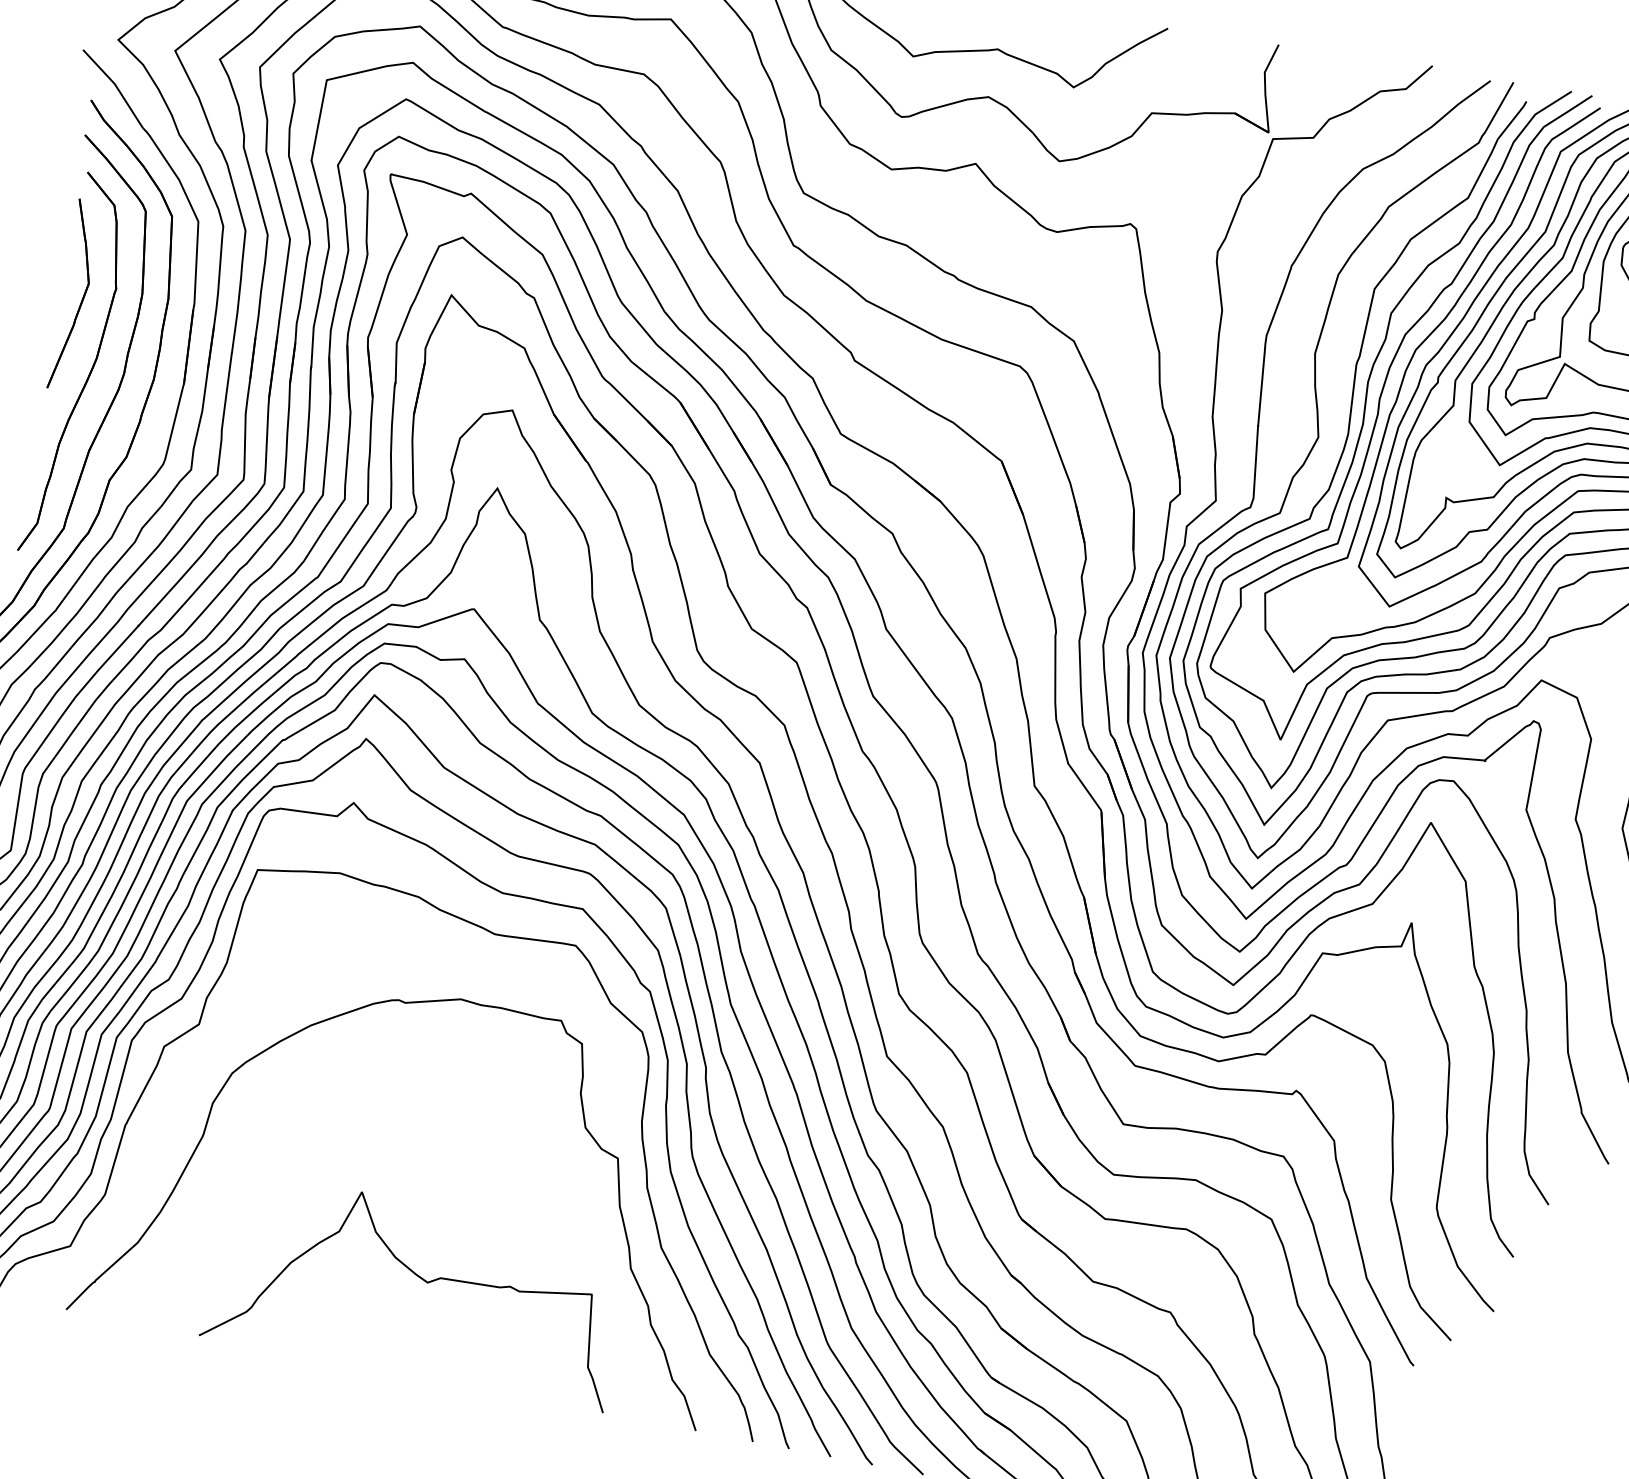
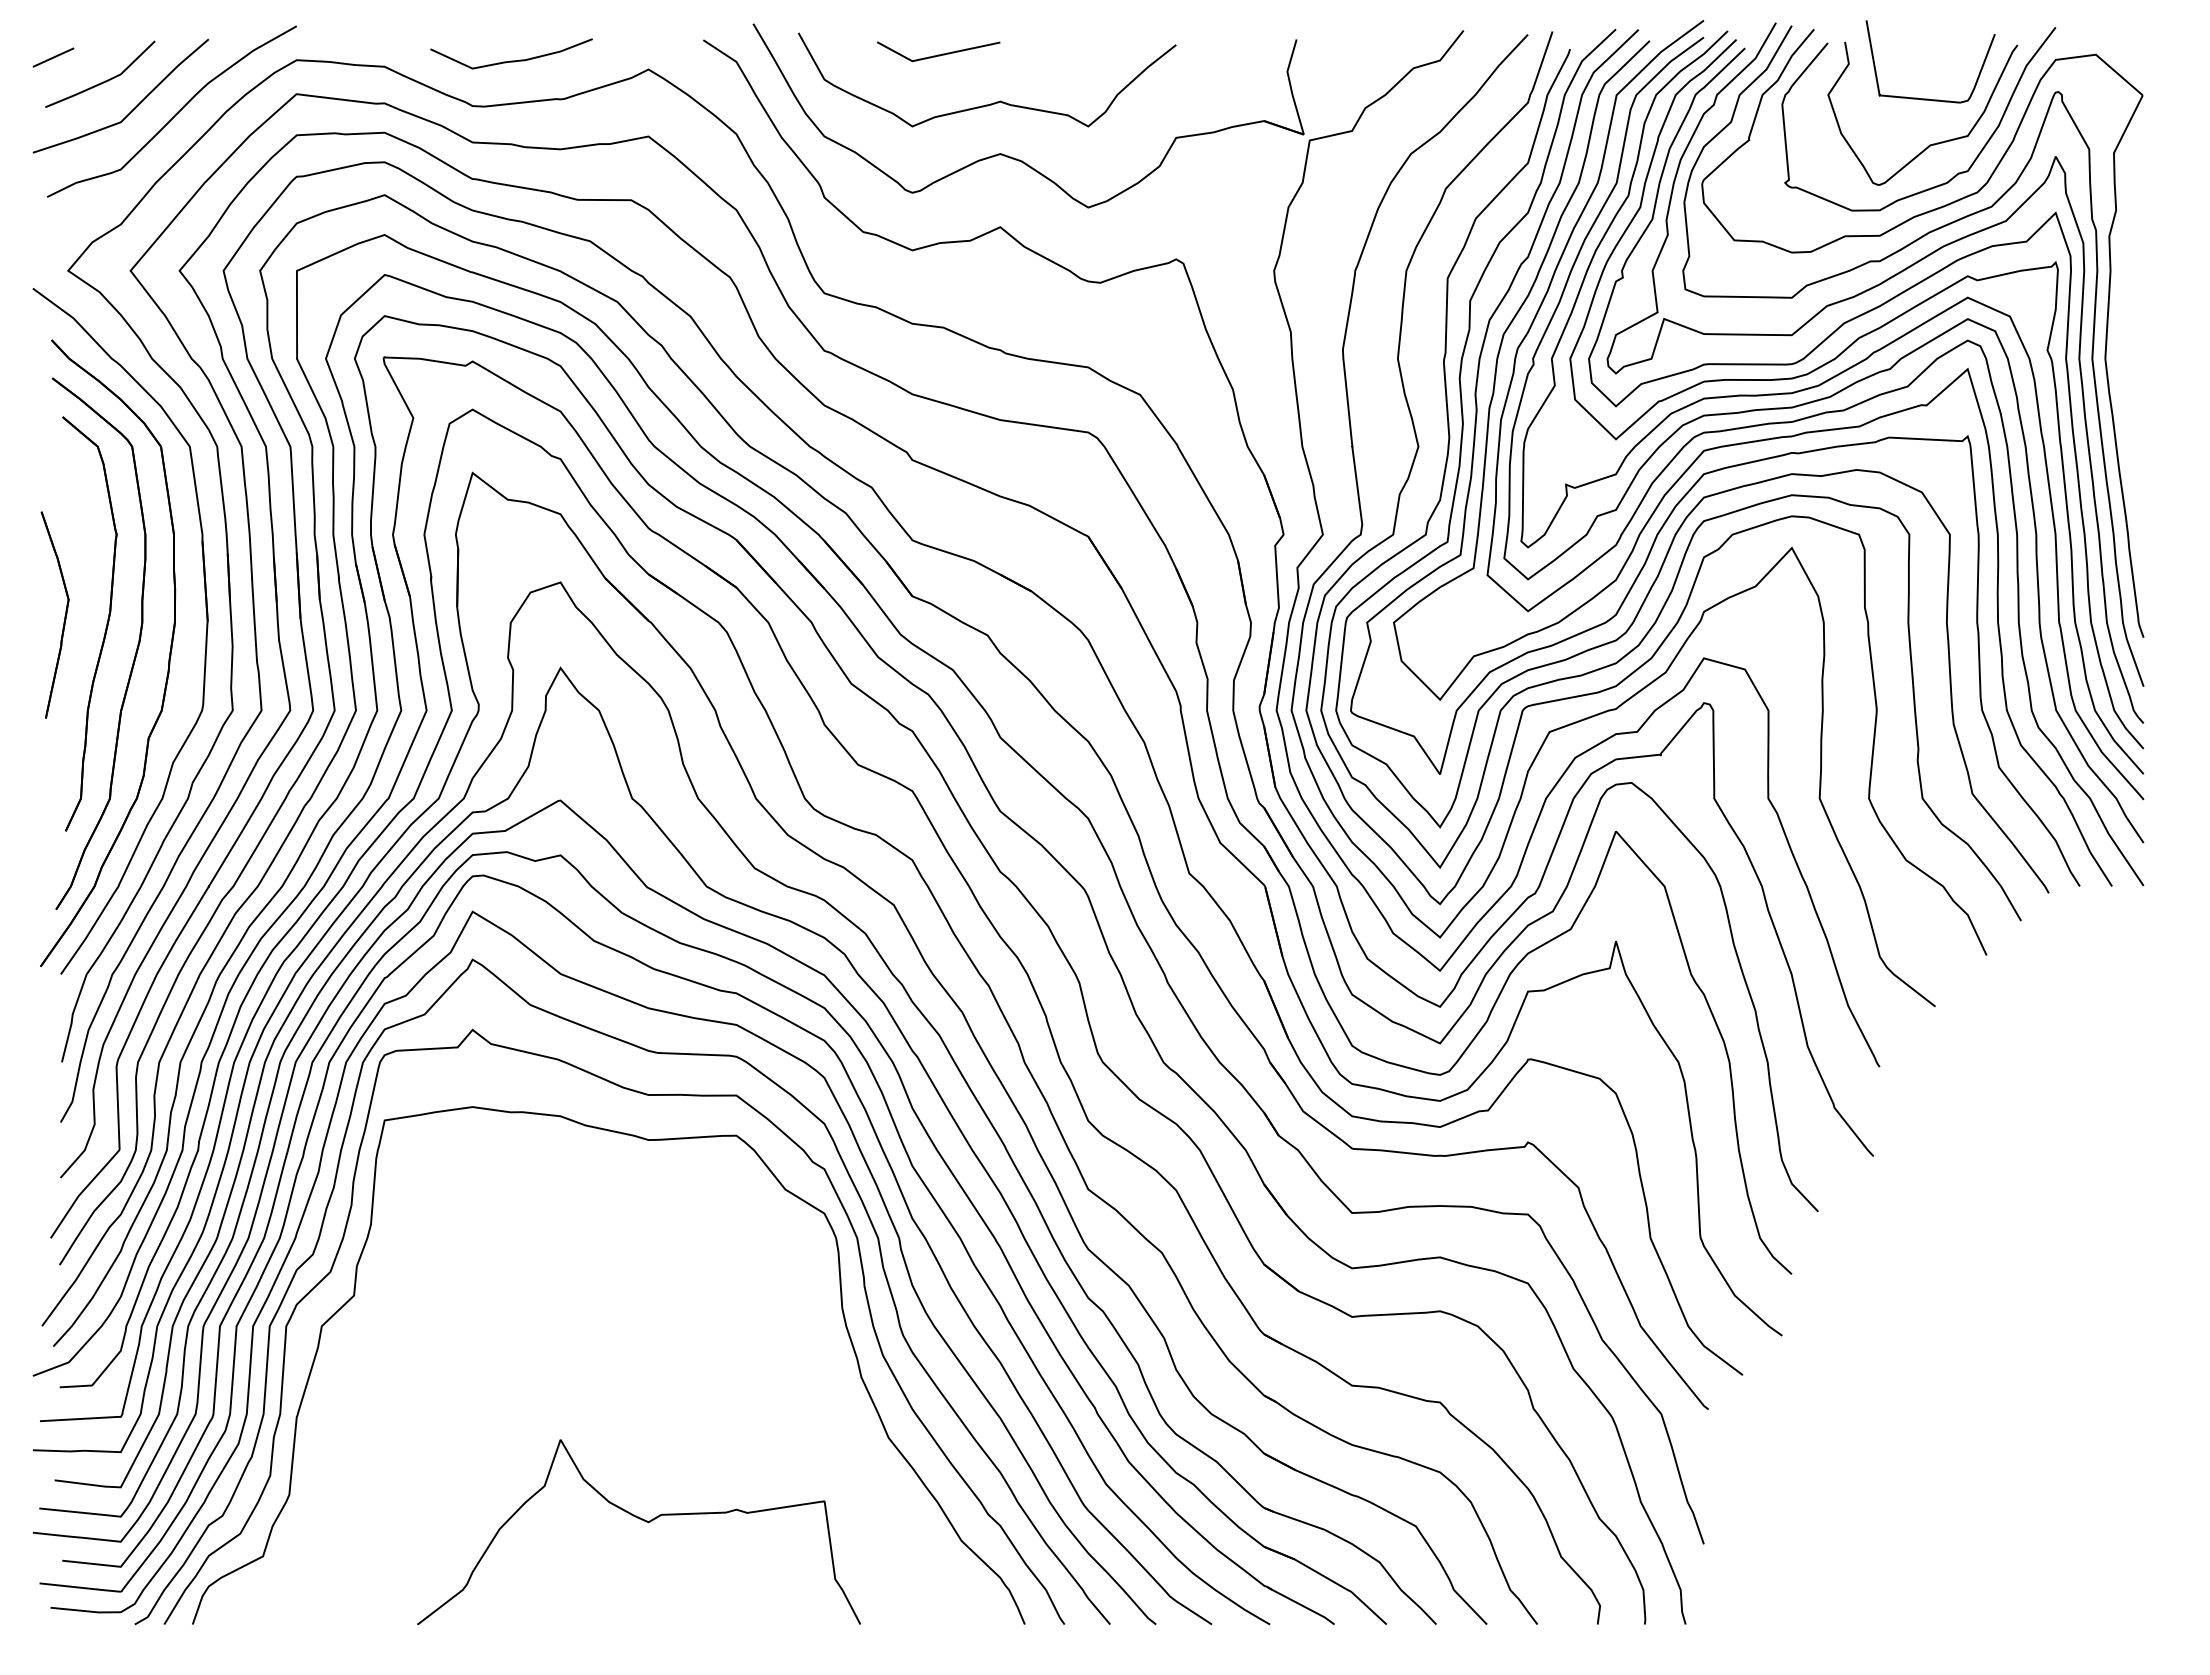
part: (82, 298) -> (64, 616), moved
curve: (584, 1128) -> (783, 1327), removed

